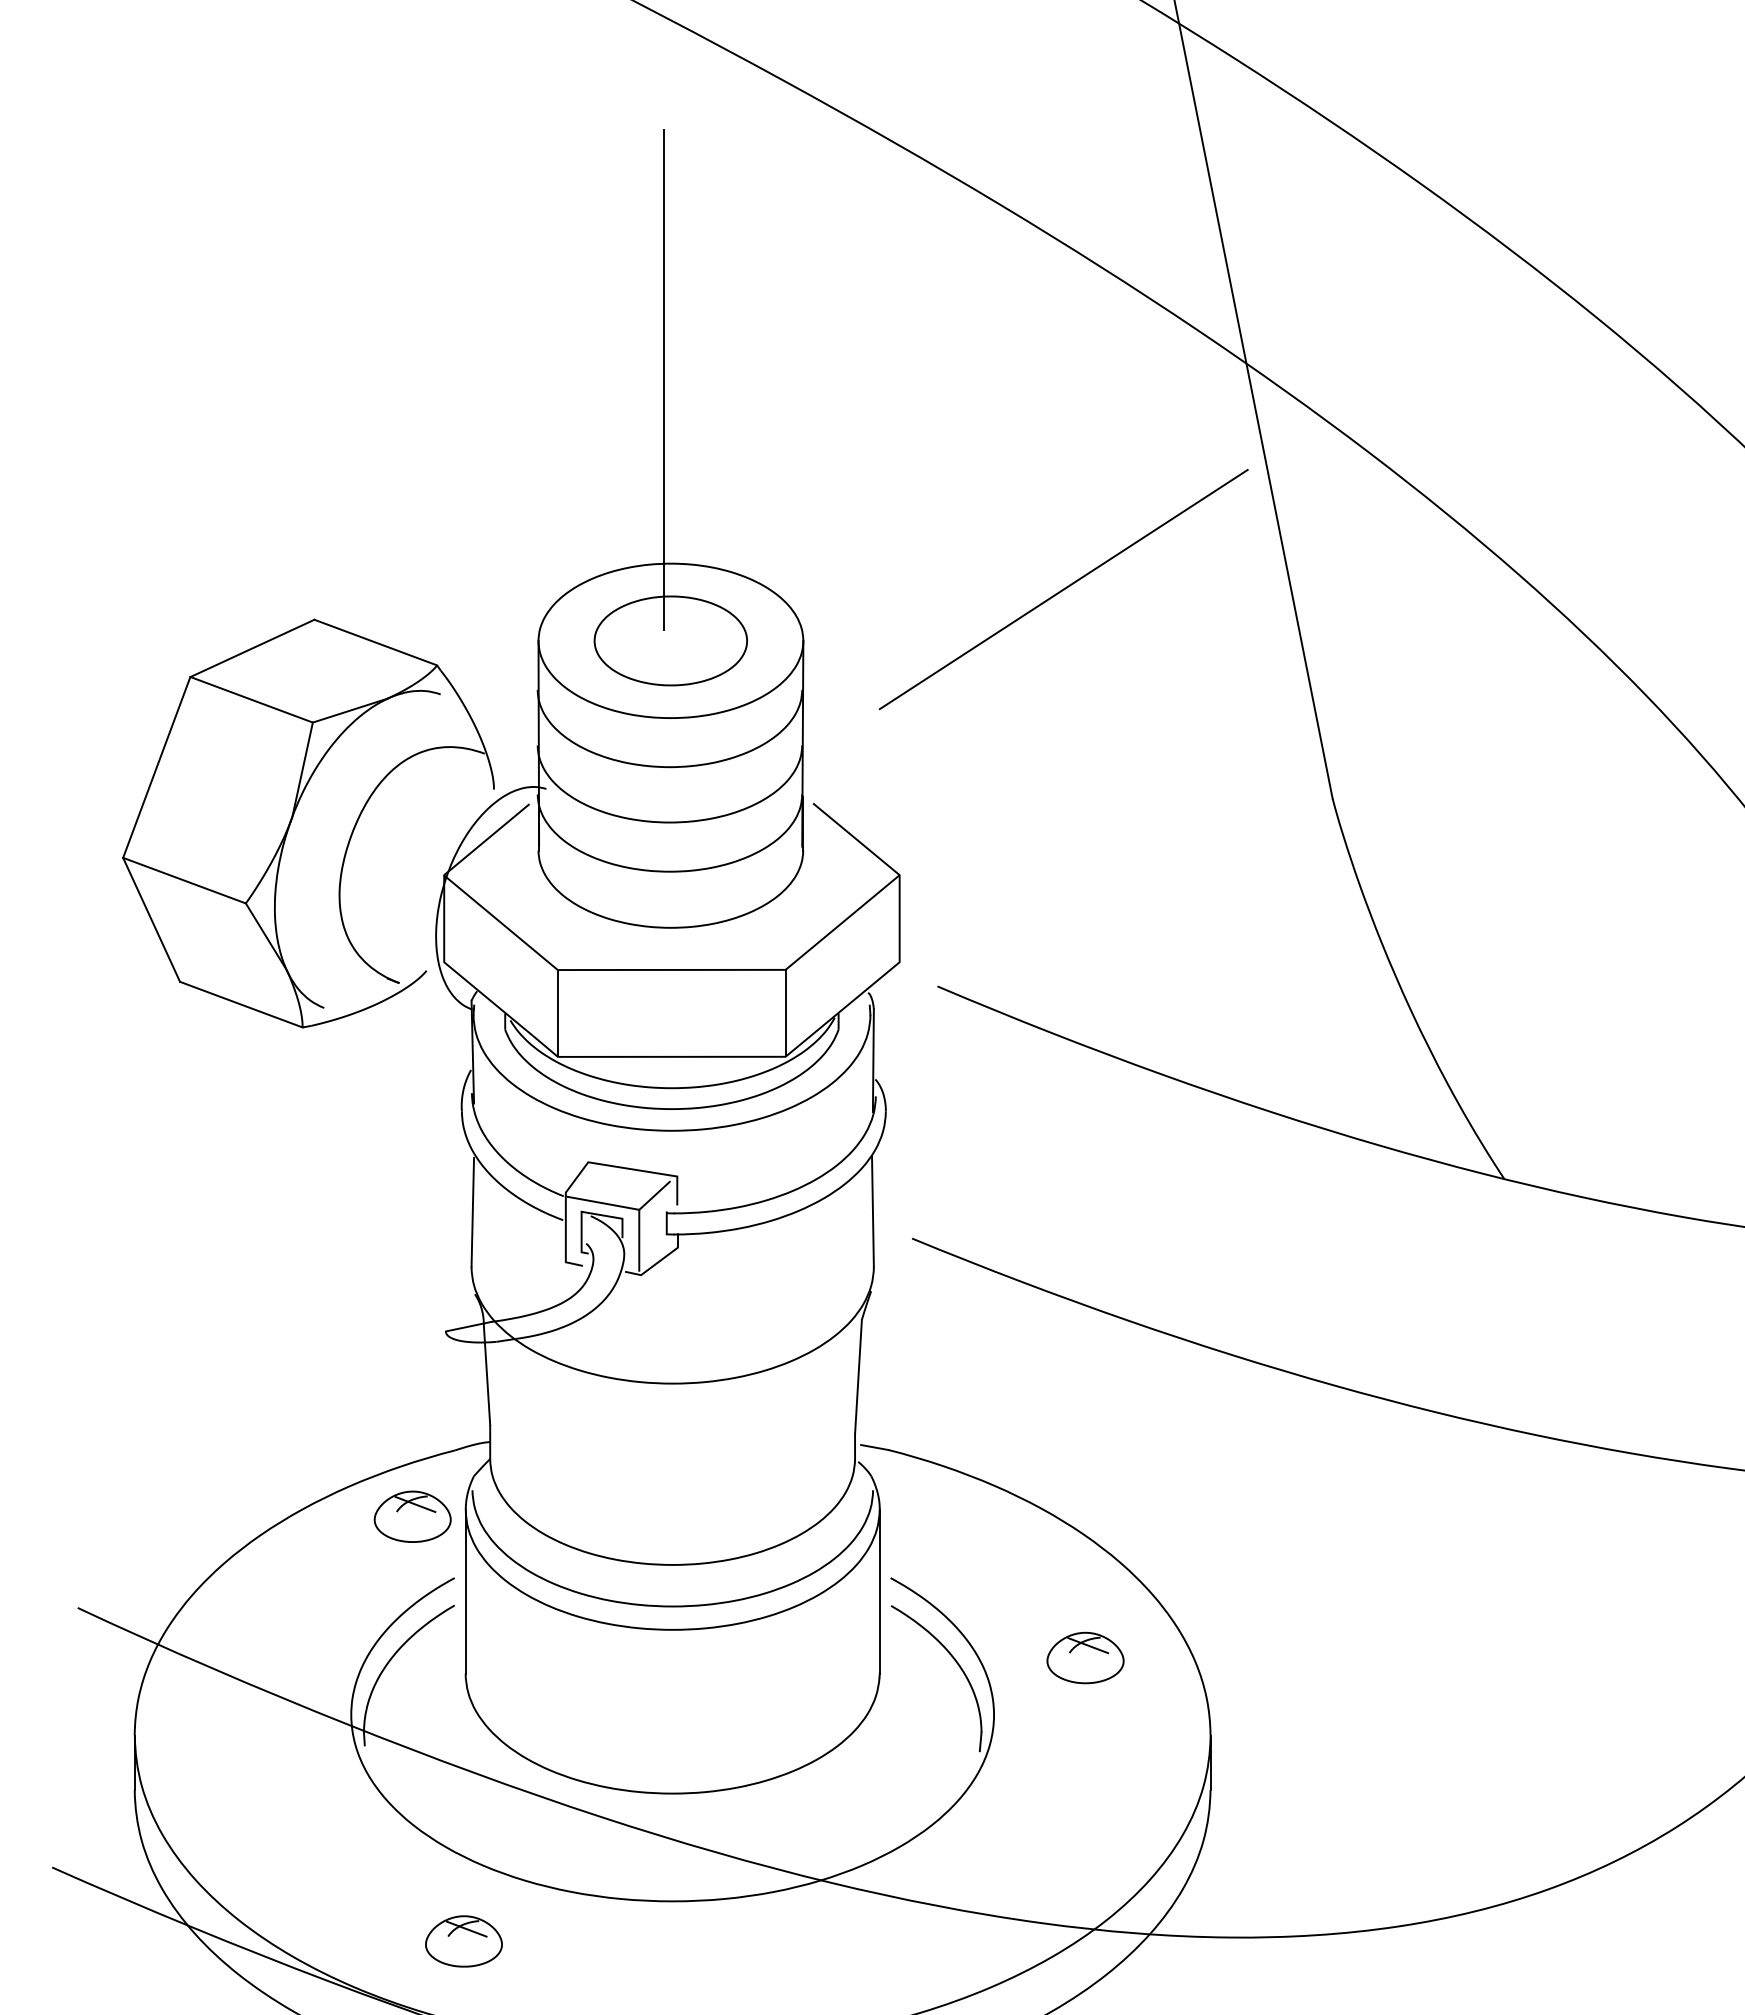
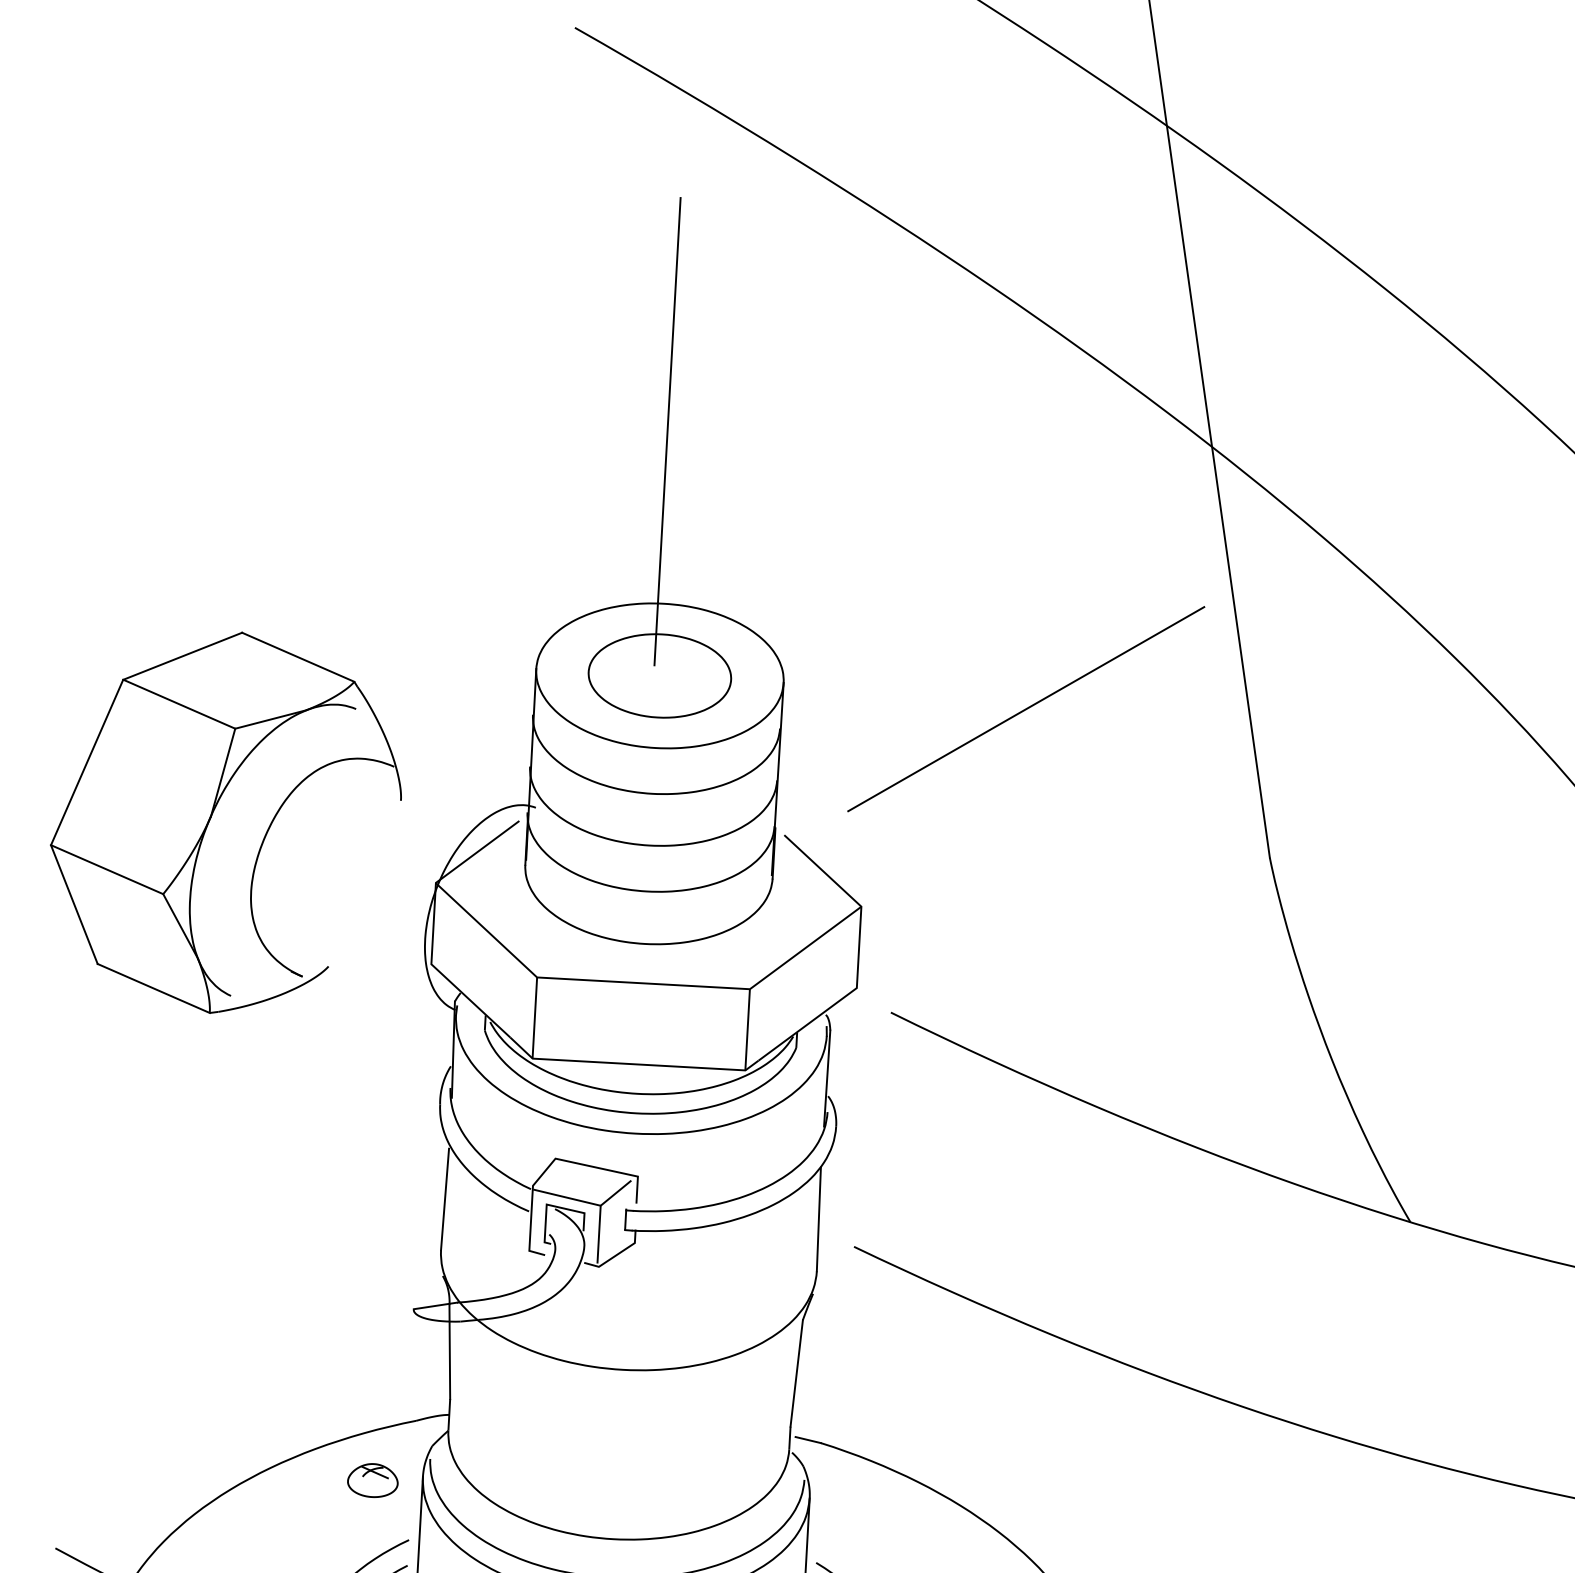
line: (1063, 589) -> (1025, 709), moved
part: (293, 817) -> (212, 816), moved
part: (412, 1516) -> (372, 1480), size x0.7

